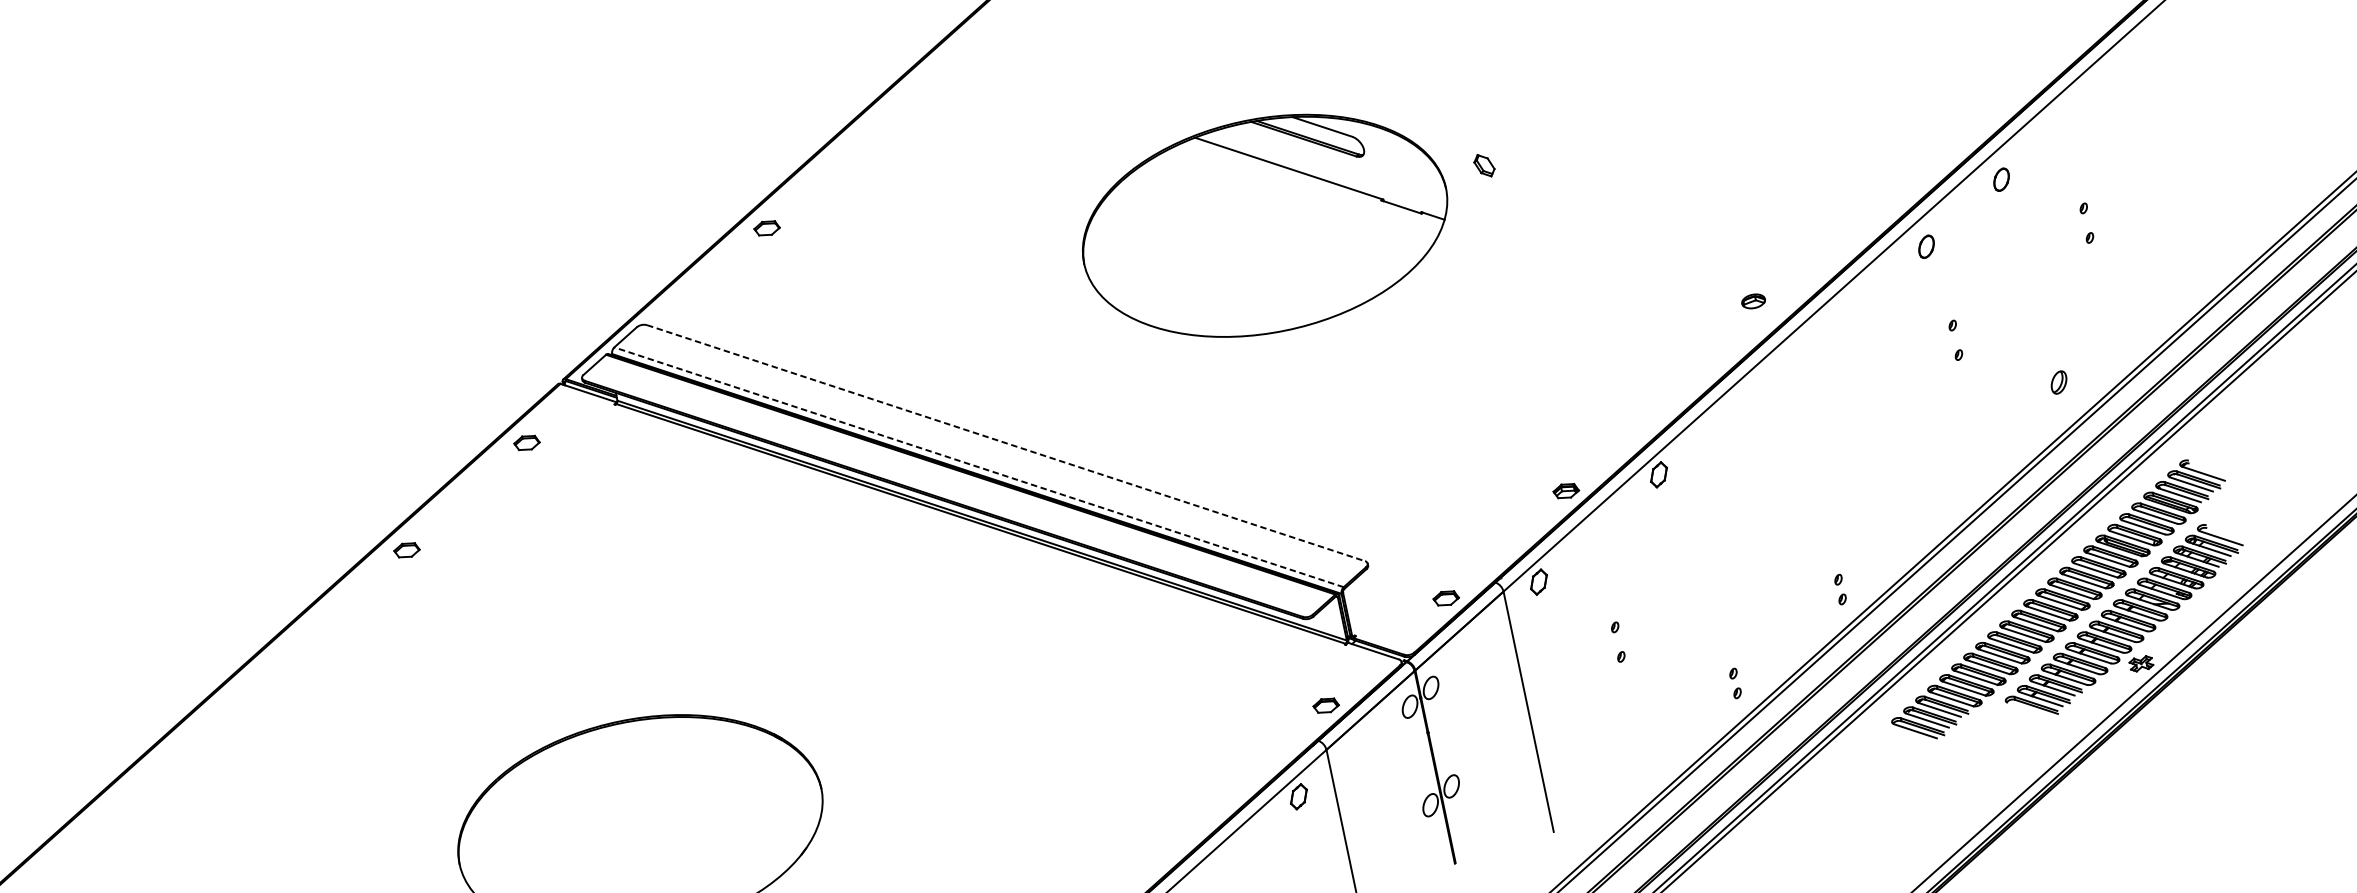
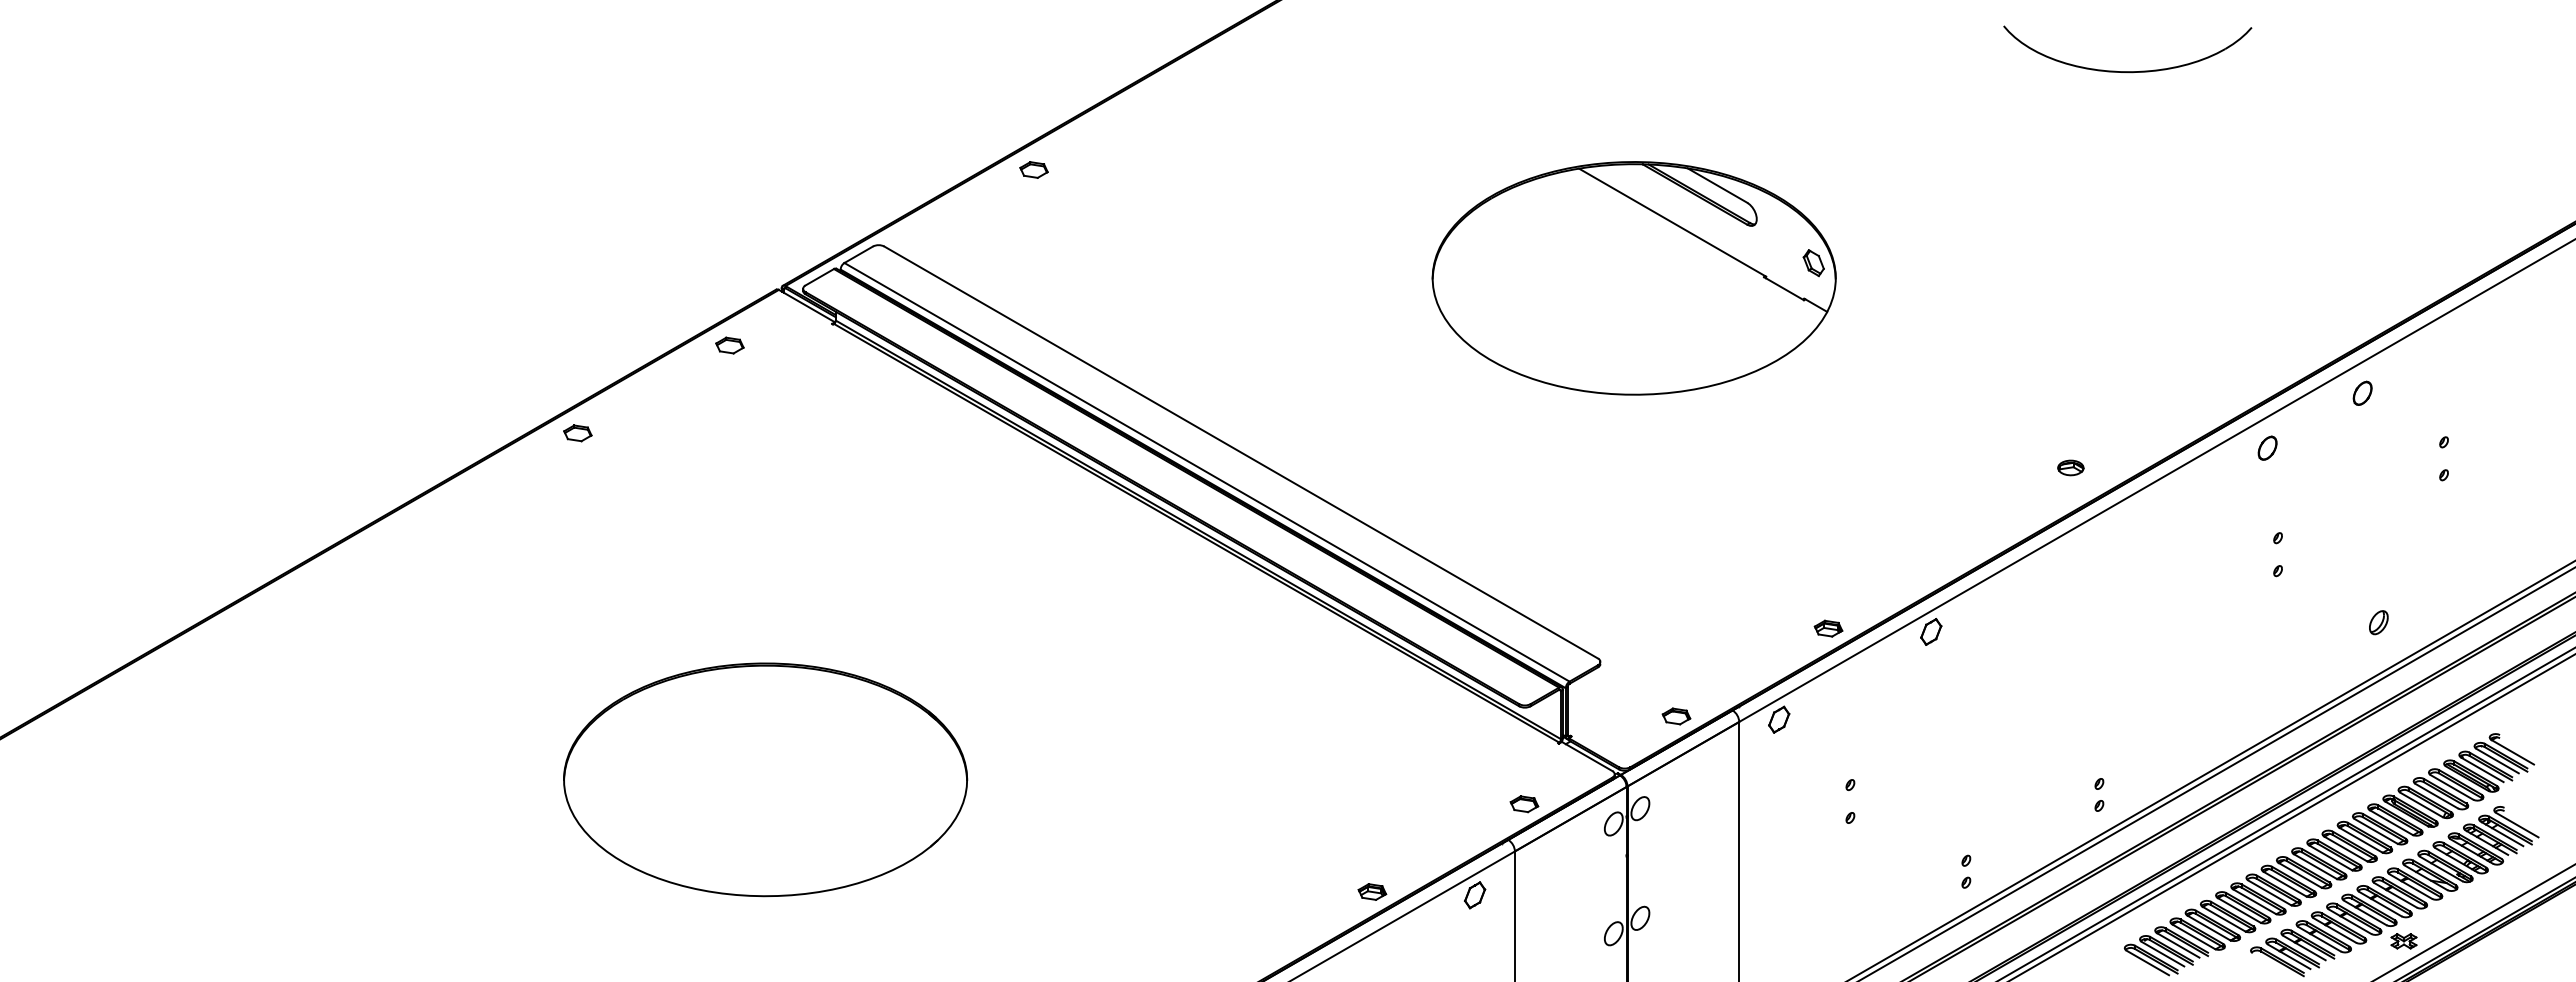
part: (1264, 226) -> (1633, 278), moved
line: (1006, 443) -> (1241, 452), dashed -> solid
line: (979, 467) -> (1207, 472), dashed -> solid
part: (1206, 812) -> (1372, 891), added

